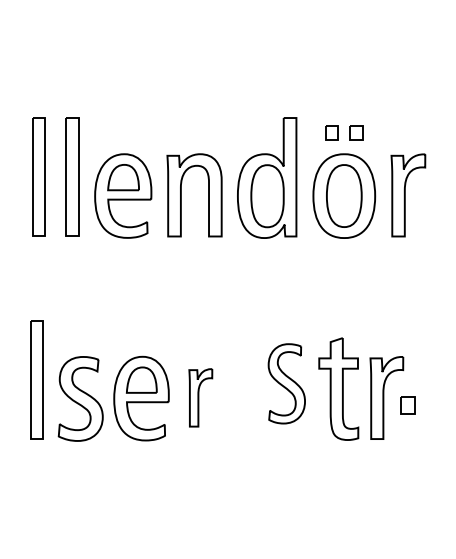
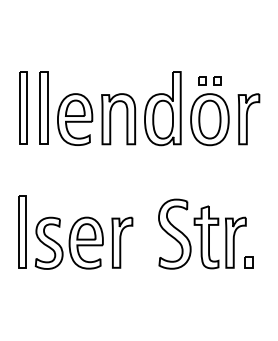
part: (286, 382) -> (174, 233), size x1.43
part: (200, 397) -> (122, 242), size x1.43
part: (407, 405) -> (248, 262), moved

